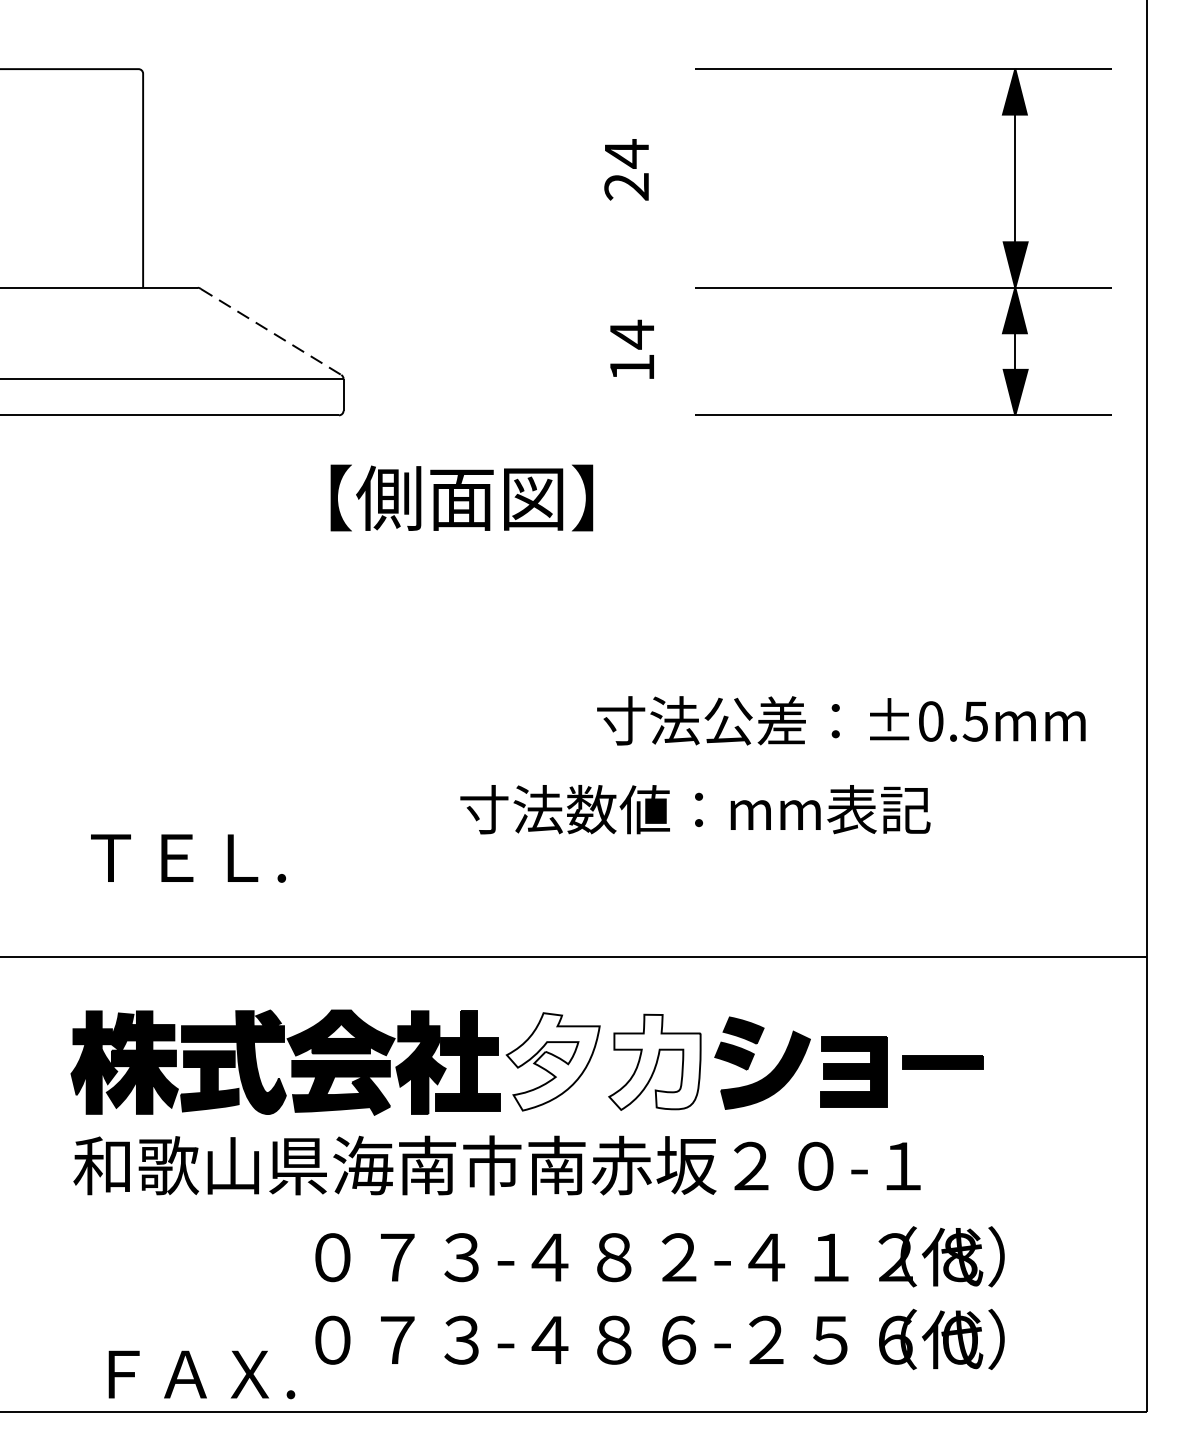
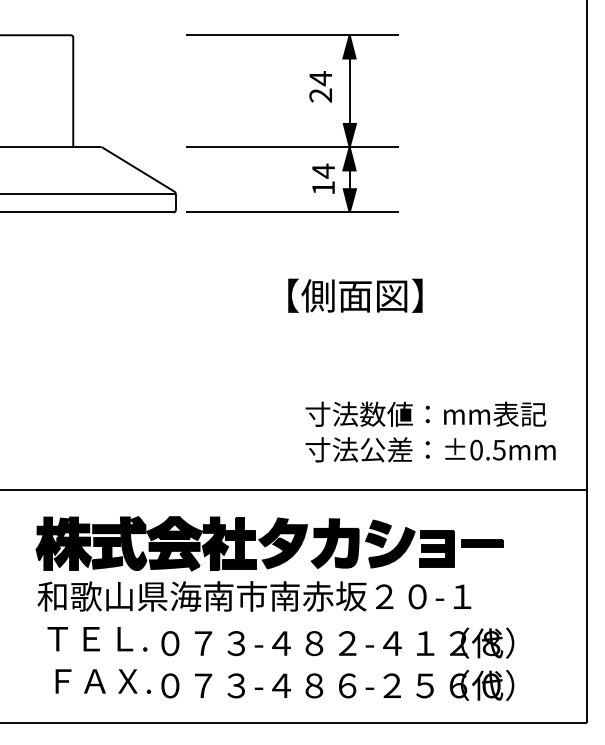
part: (903, 286) -> (292, 146), moved
line: (272, 333) -> (139, 170), dashed -> solid
part: (462, 497) -> (355, 295), moved
text: (841, 720) -> (430, 449), moved
text: (694, 808) -> (425, 413), moved
text: (188, 858) -> (97, 639), moved
fill: (551, 1062) -> (282, 543), added
fill: (653, 1062) -> (334, 543), added
text: (200, 1374) -> (102, 681), moved

